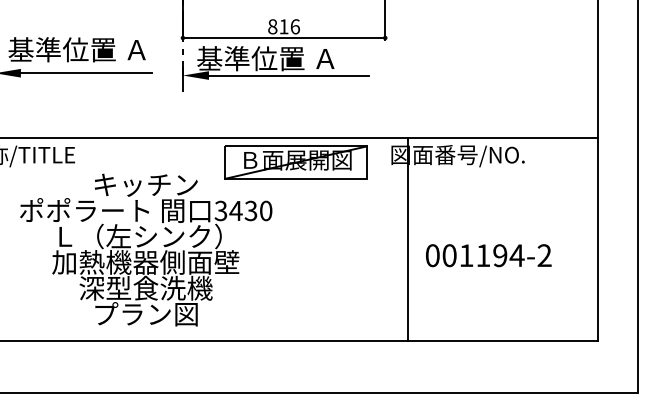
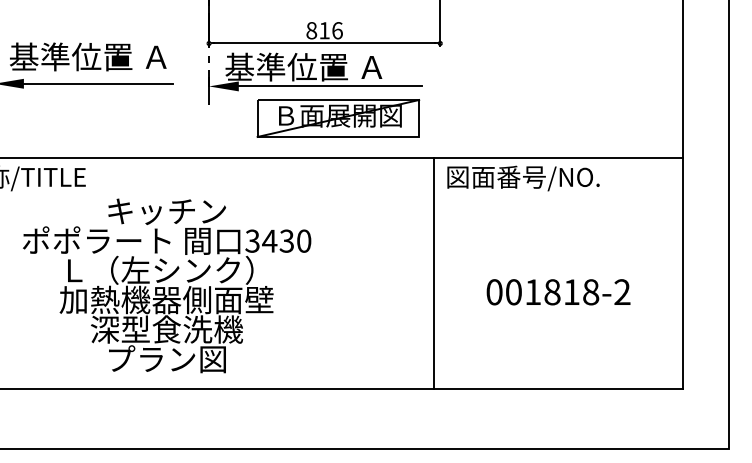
part: (295, 162) -> (337, 118), moved
line: (407, 239) -> (433, 273), moved
text: (500, 255) -> (571, 292), 001194-2 -> 001818-2

